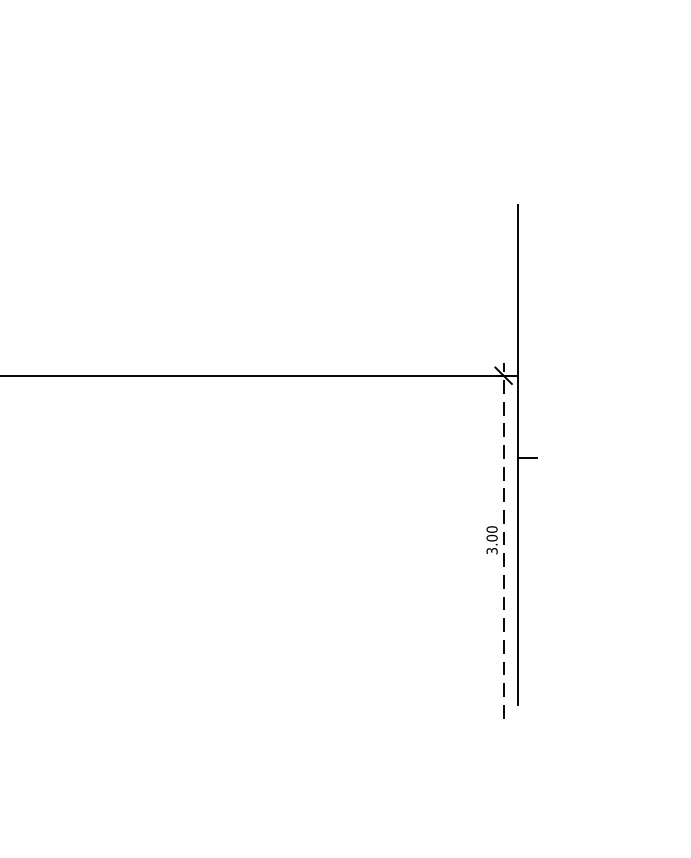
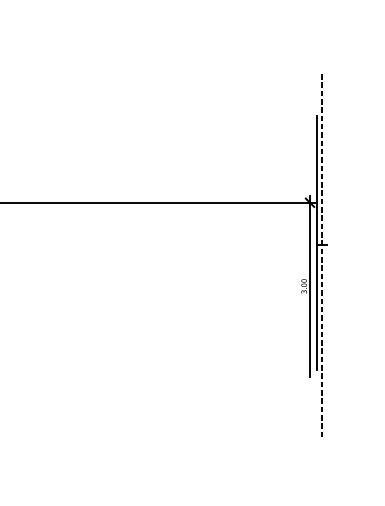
line: (528, 479) -> (322, 255), added
line: (504, 540) -> (310, 286), dashed -> solid

